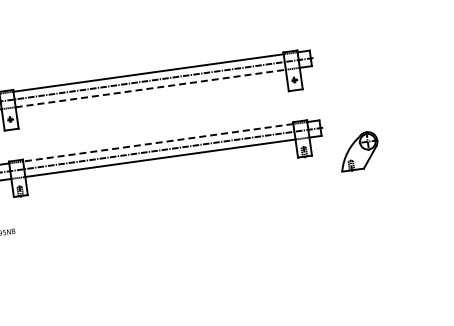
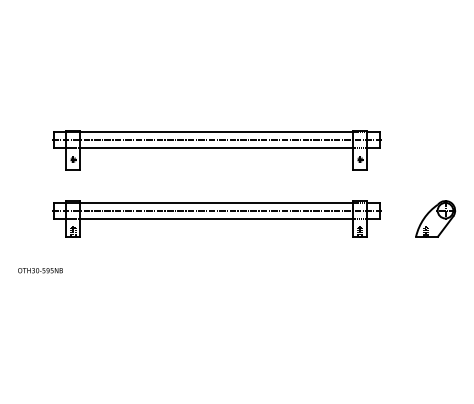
line: (151, 88) -> (217, 148), dashed -> solid
line: (157, 142) -> (216, 202), dashed -> solid
part: (358, 150) -> (435, 218), moved

